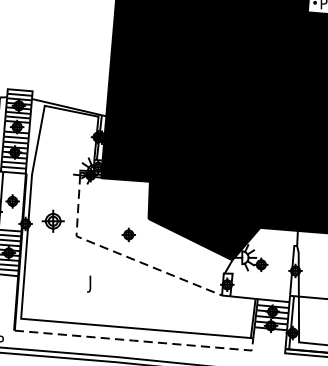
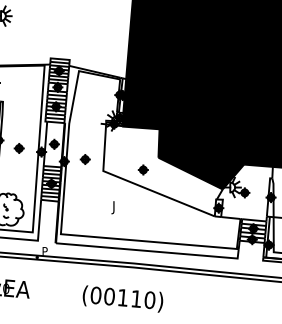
part: (51, 221) -> (84, 159), size x0.62
line: (121, 253) -> (137, 184), dashed -> solid
line: (139, 341) -> (151, 251), dashed -> solid

